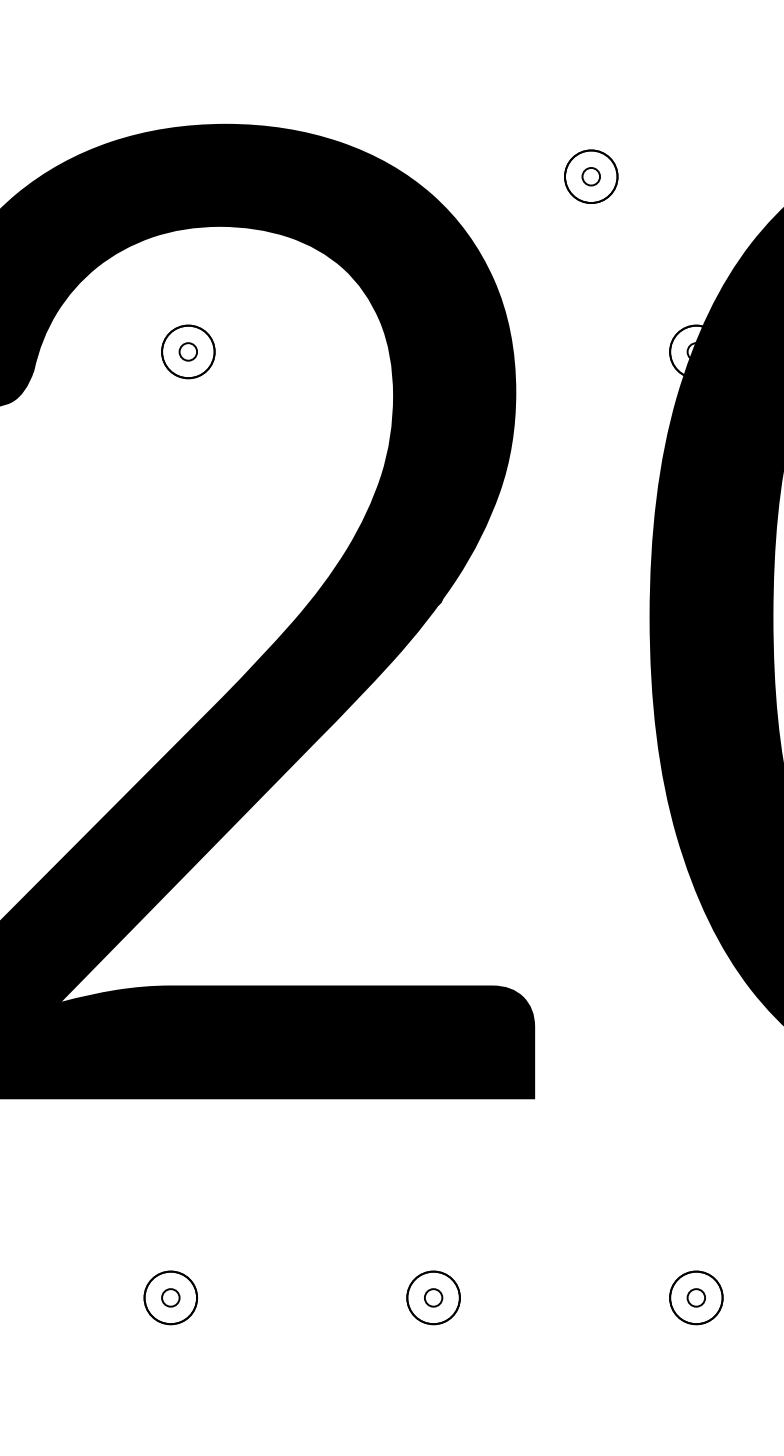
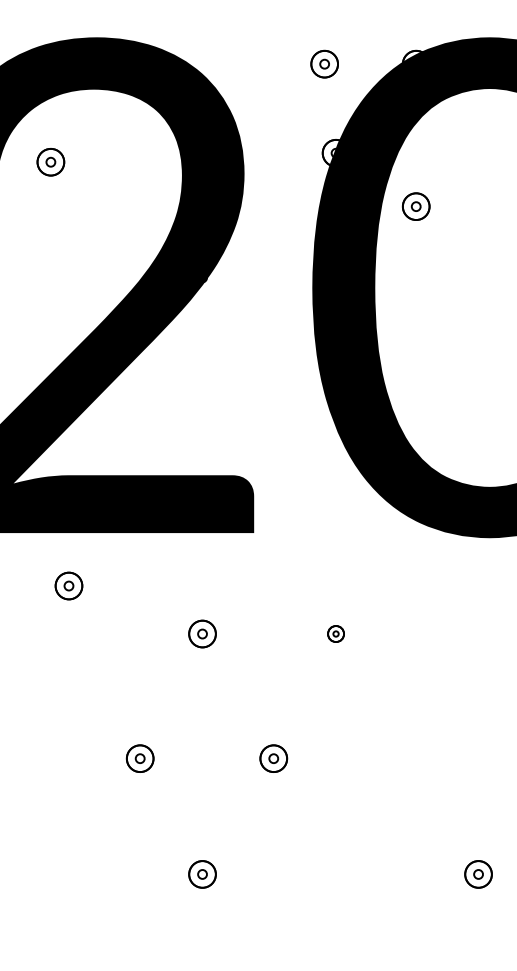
part: (590, 175) -> (324, 63), moved
part: (187, 352) -> (50, 162), moved
part: (169, 1296) -> (68, 585), moved
part: (695, 1296) -> (335, 633), size x0.6

